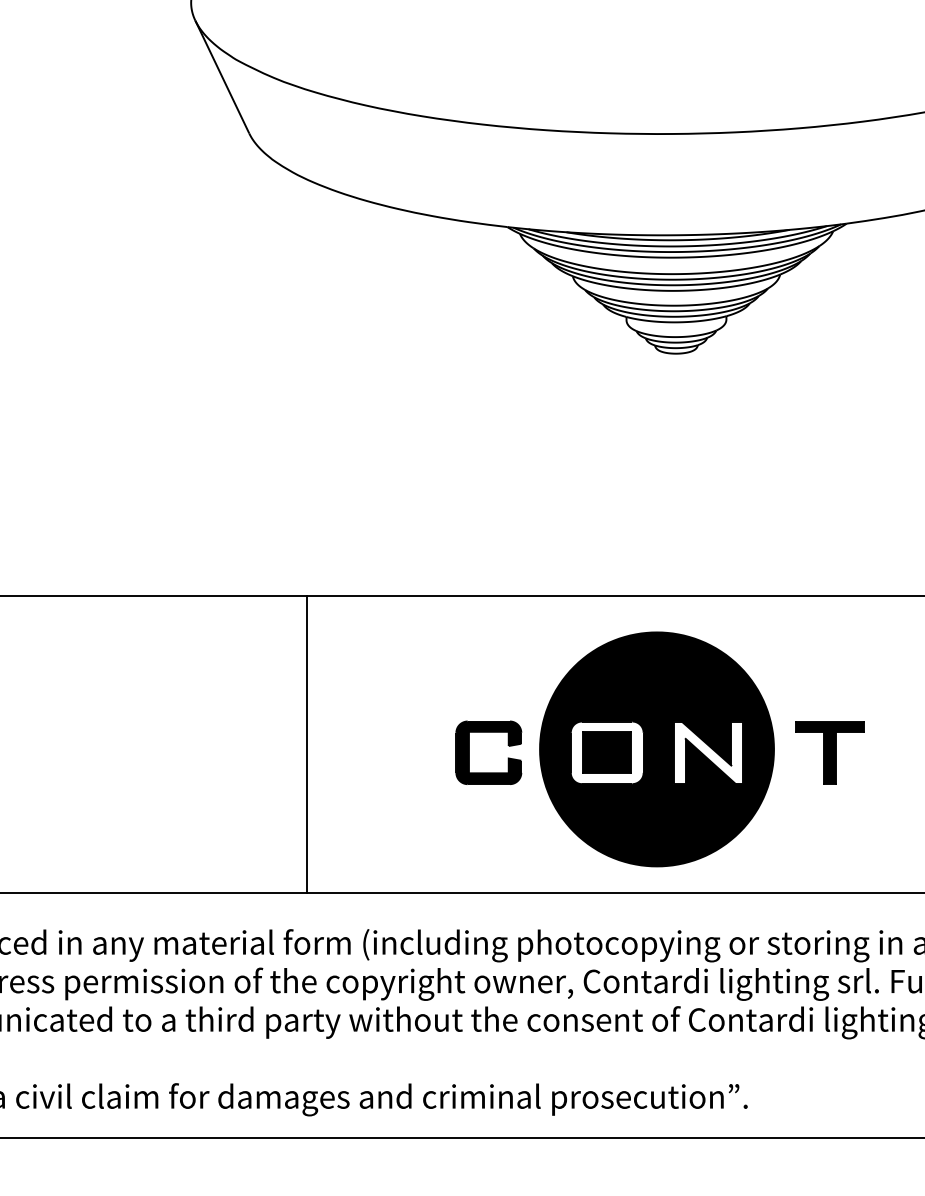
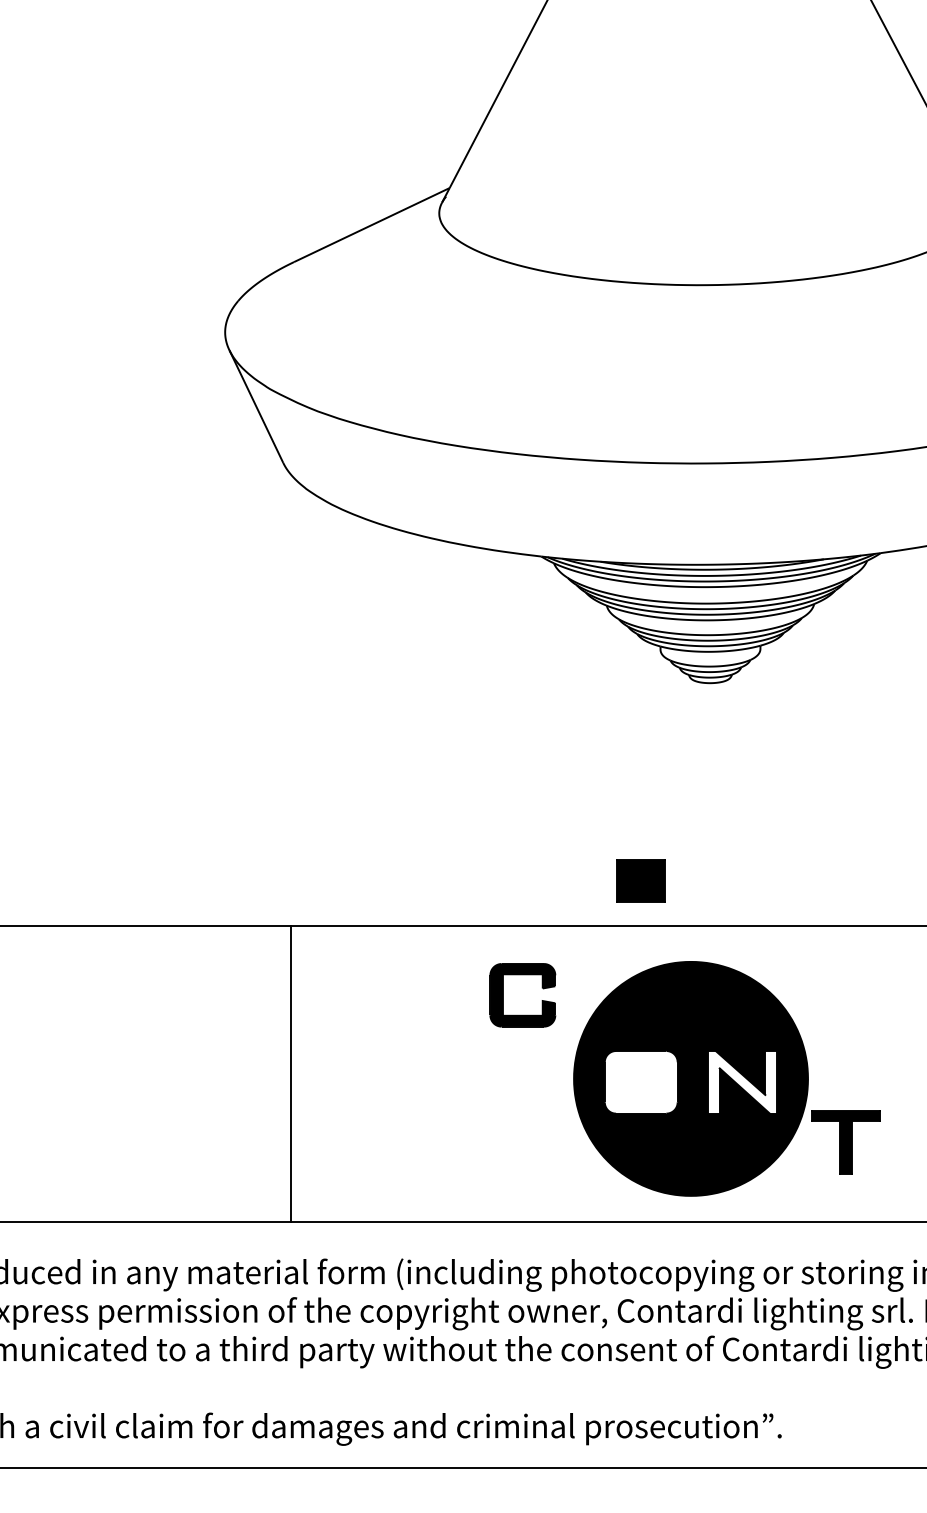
line: (306, 744) -> (290, 1073), moved
part: (606, 752) -> (640, 880), moved
part: (469, 753) -> (503, 995), moved
part: (829, 753) -> (845, 1142), moved

